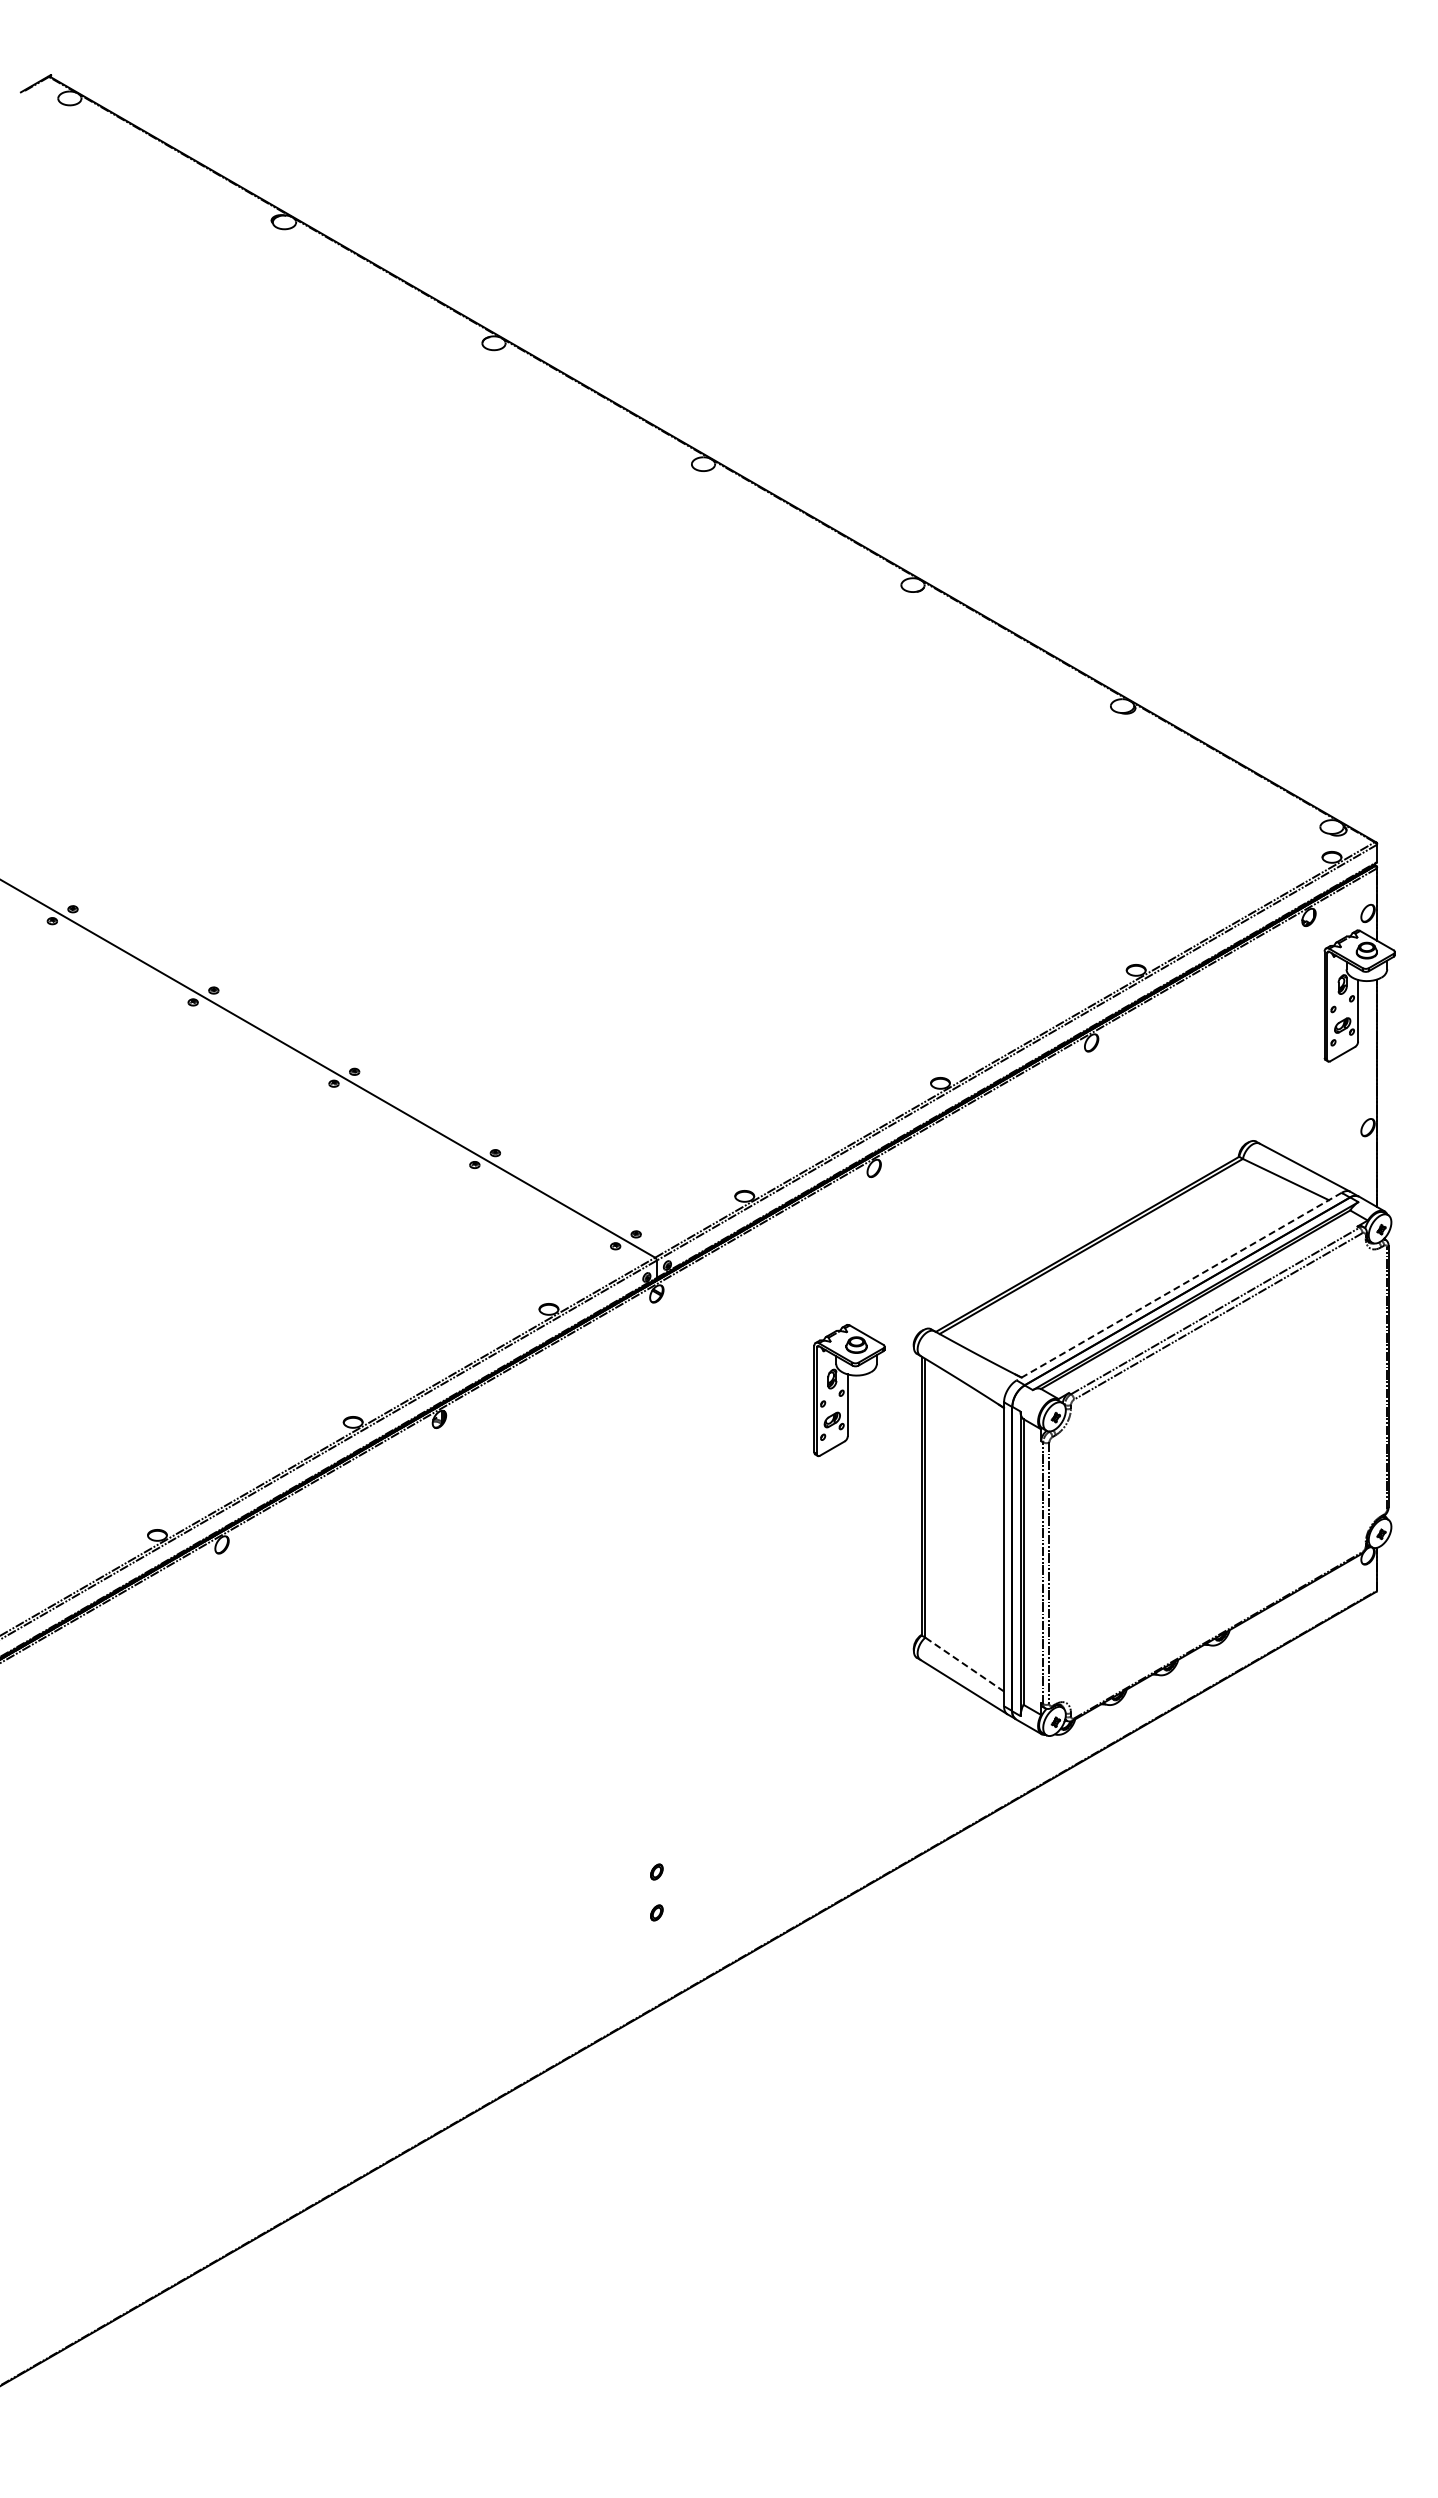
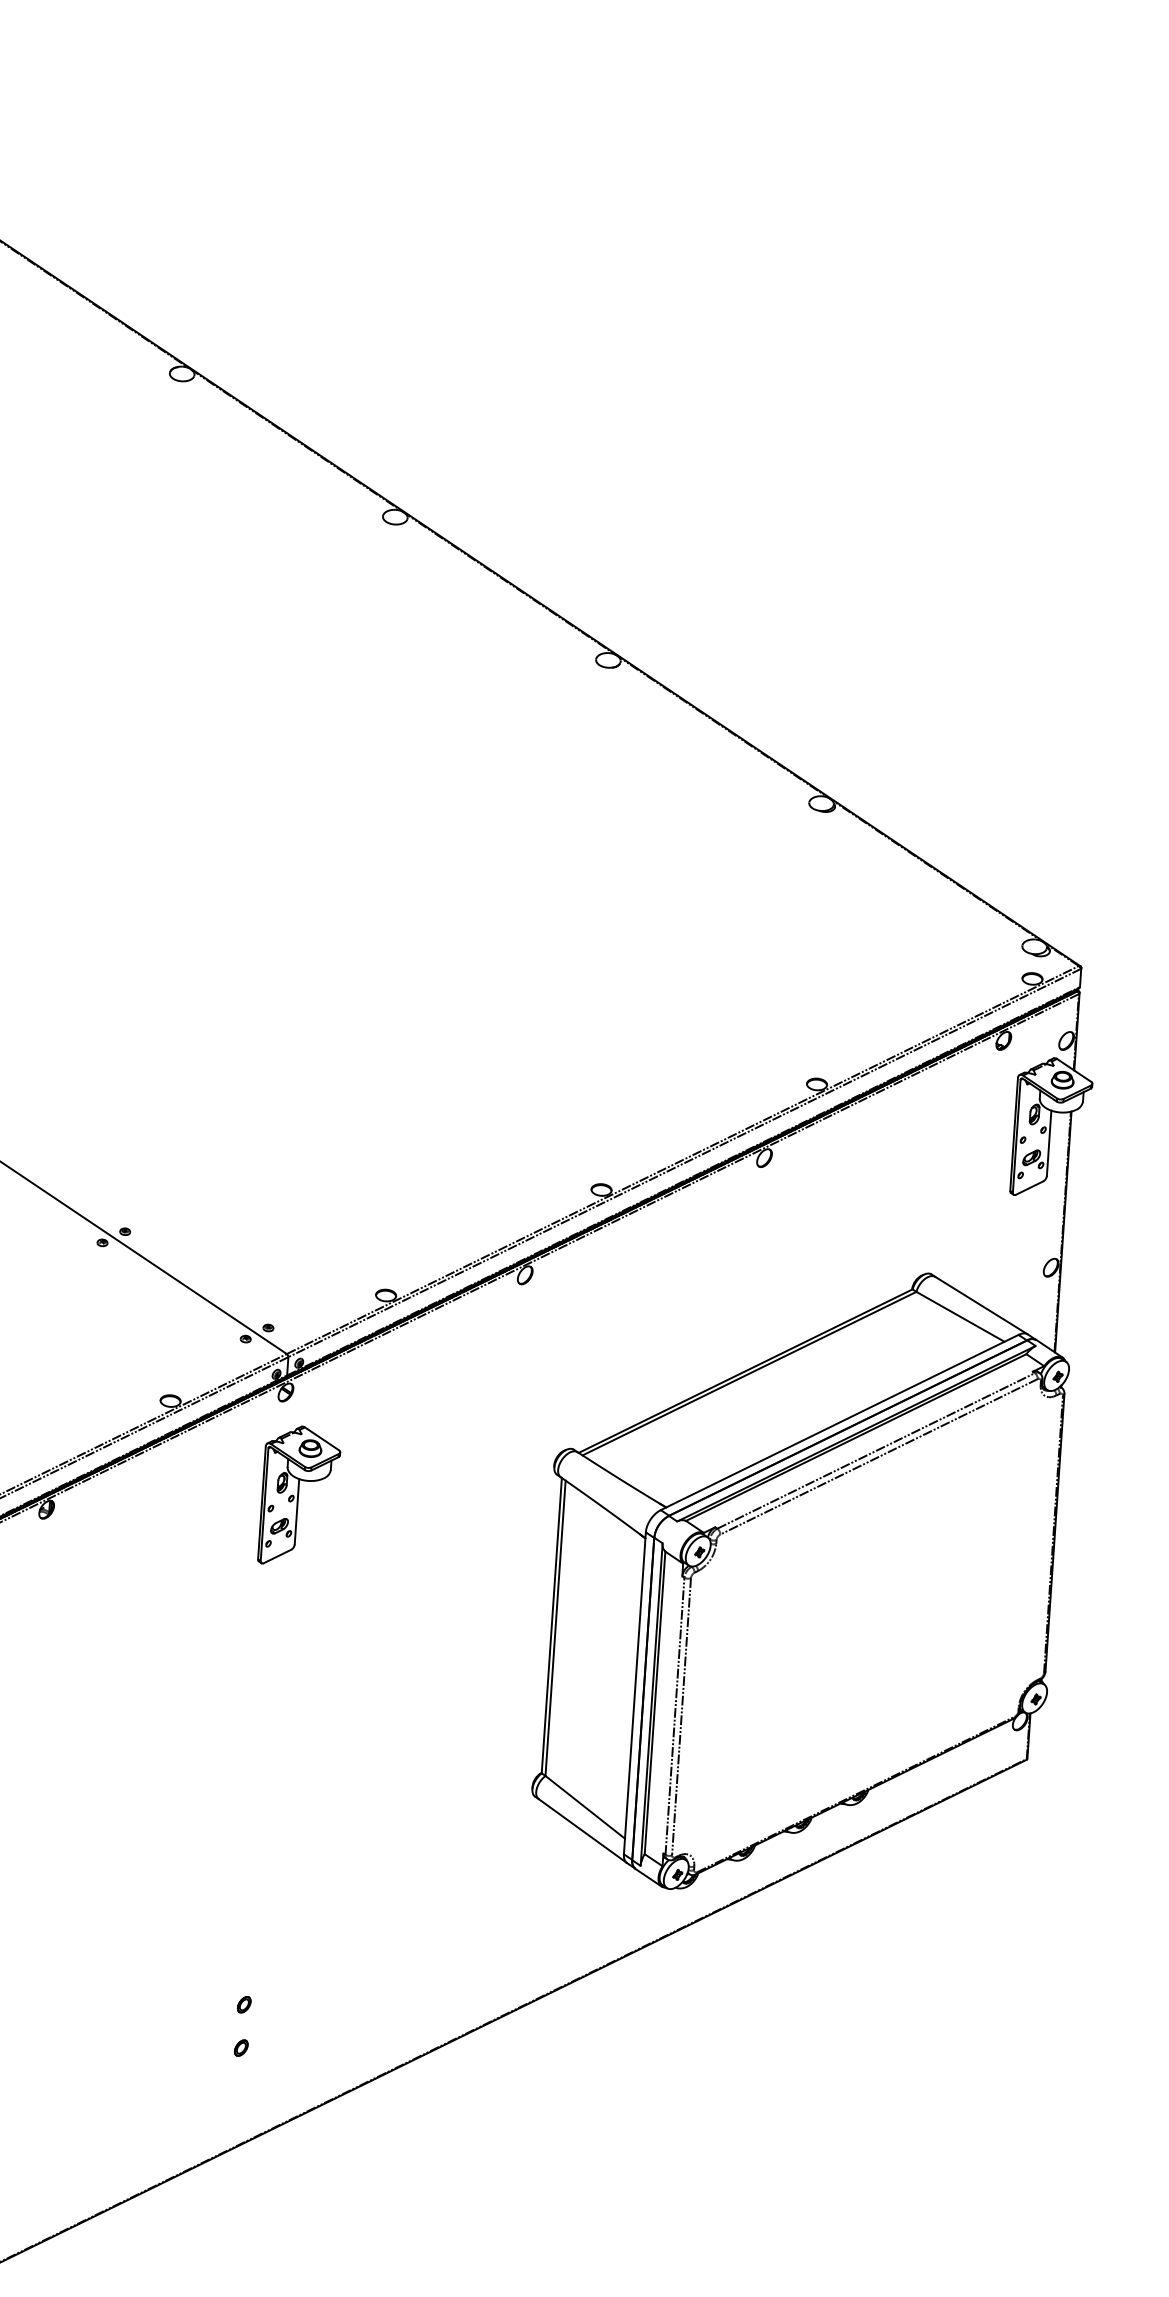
line: (1179, 1286) -> (840, 1422), dashed -> solid
part: (849, 1390) -> (299, 1496), moved
line: (964, 1664) -> (585, 1807), dashed -> solid

